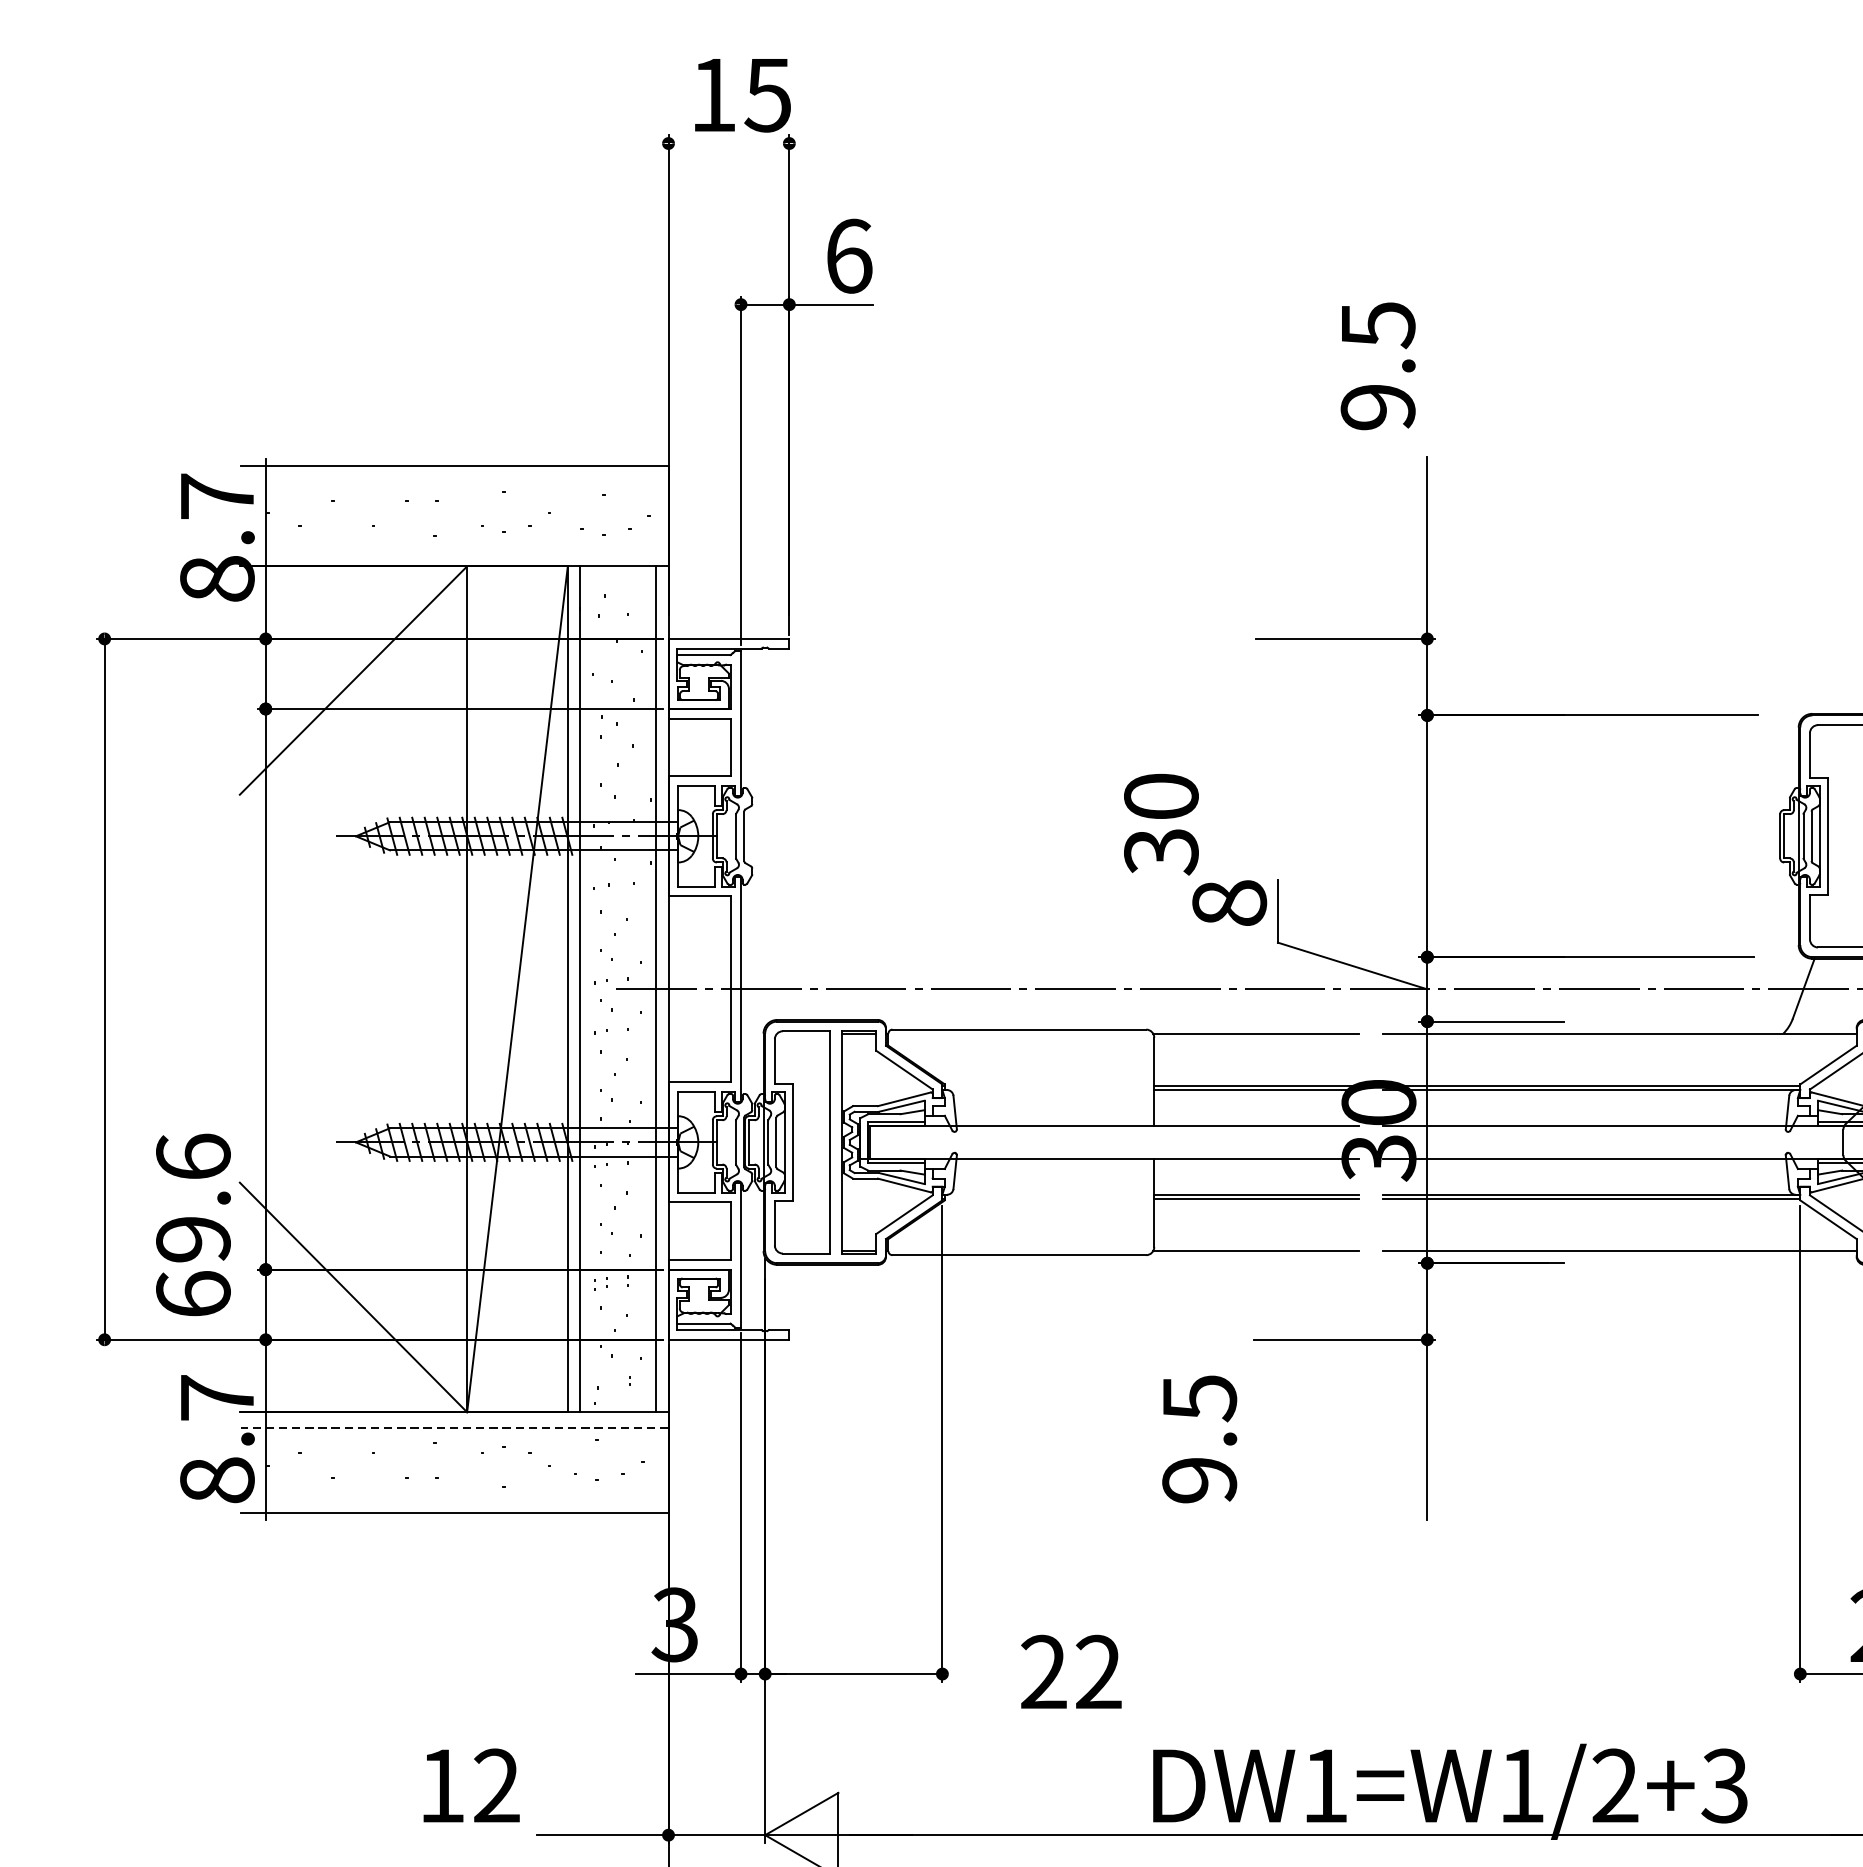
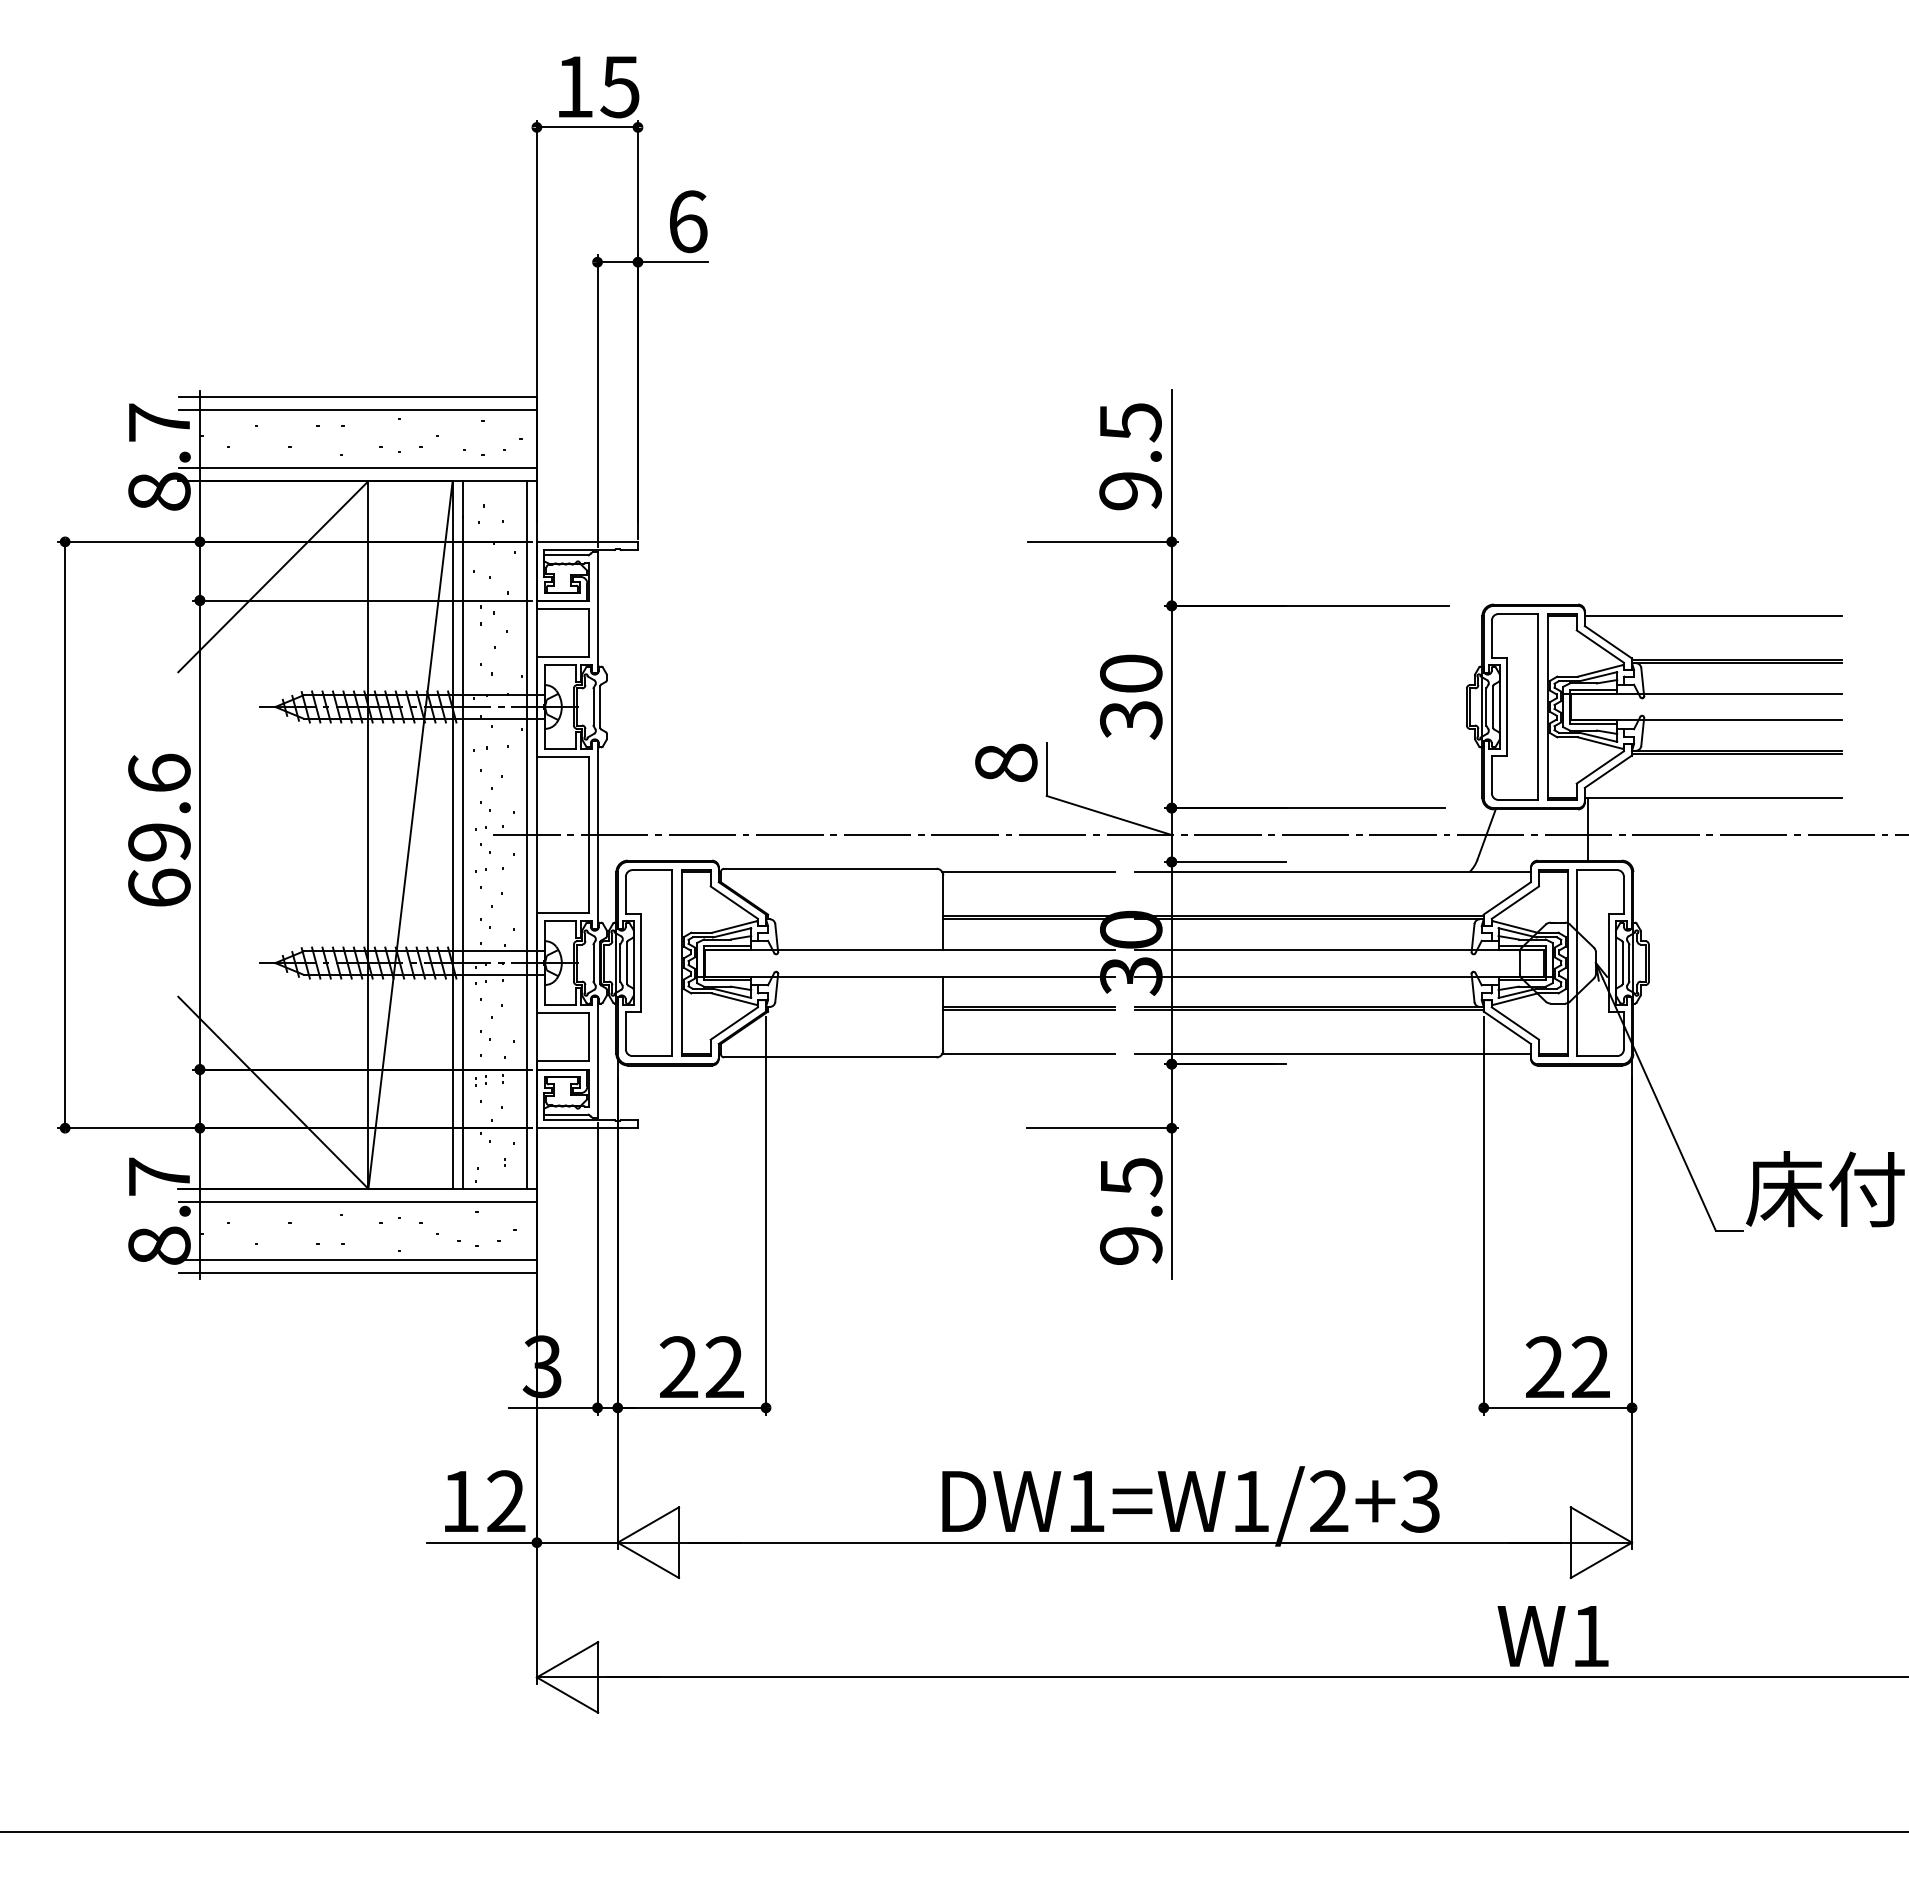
line: (727, 143) -> (586, 127), added
text: (1378, 365) -> (1130, 456), moved
line: (454, 481) -> (357, 410), added
line: (454, 550) -> (357, 467), added
text: (1161, 823) -> (1131, 696), moved
text: (193, 1224) -> (159, 829), moved
line: (454, 1428) -> (357, 1202), dashed -> solid
text: (1199, 1439) -> (1131, 1211), moved
line: (454, 1496) -> (357, 1259), added
text: (1070, 1671) -> (701, 1366), moved
text: (472, 1784) -> (485, 1500), moved

